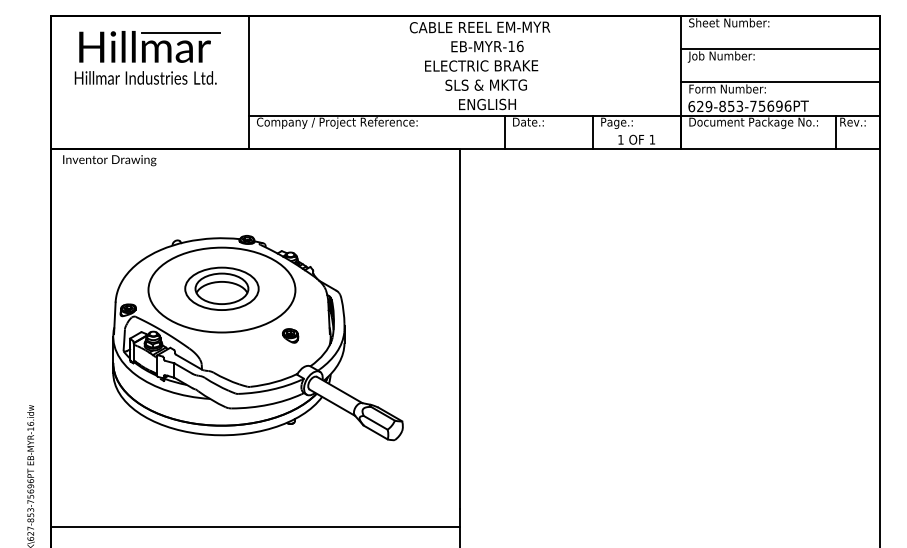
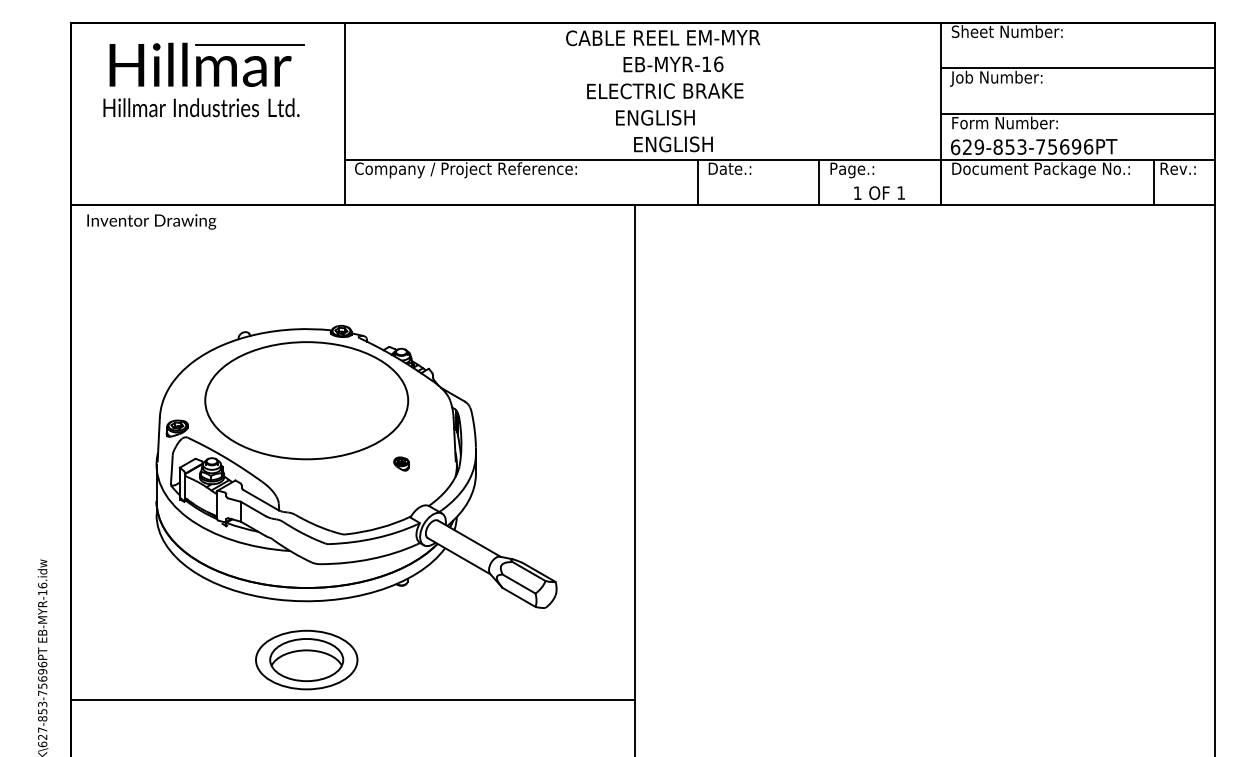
text: (485, 84) -> (670, 116), SLS & MKTG -> ENGLISH
part: (221, 288) -> (306, 659), moved
part: (290, 335) -> (401, 463), size x0.7
line: (254, 527) -> (351, 700), moved

